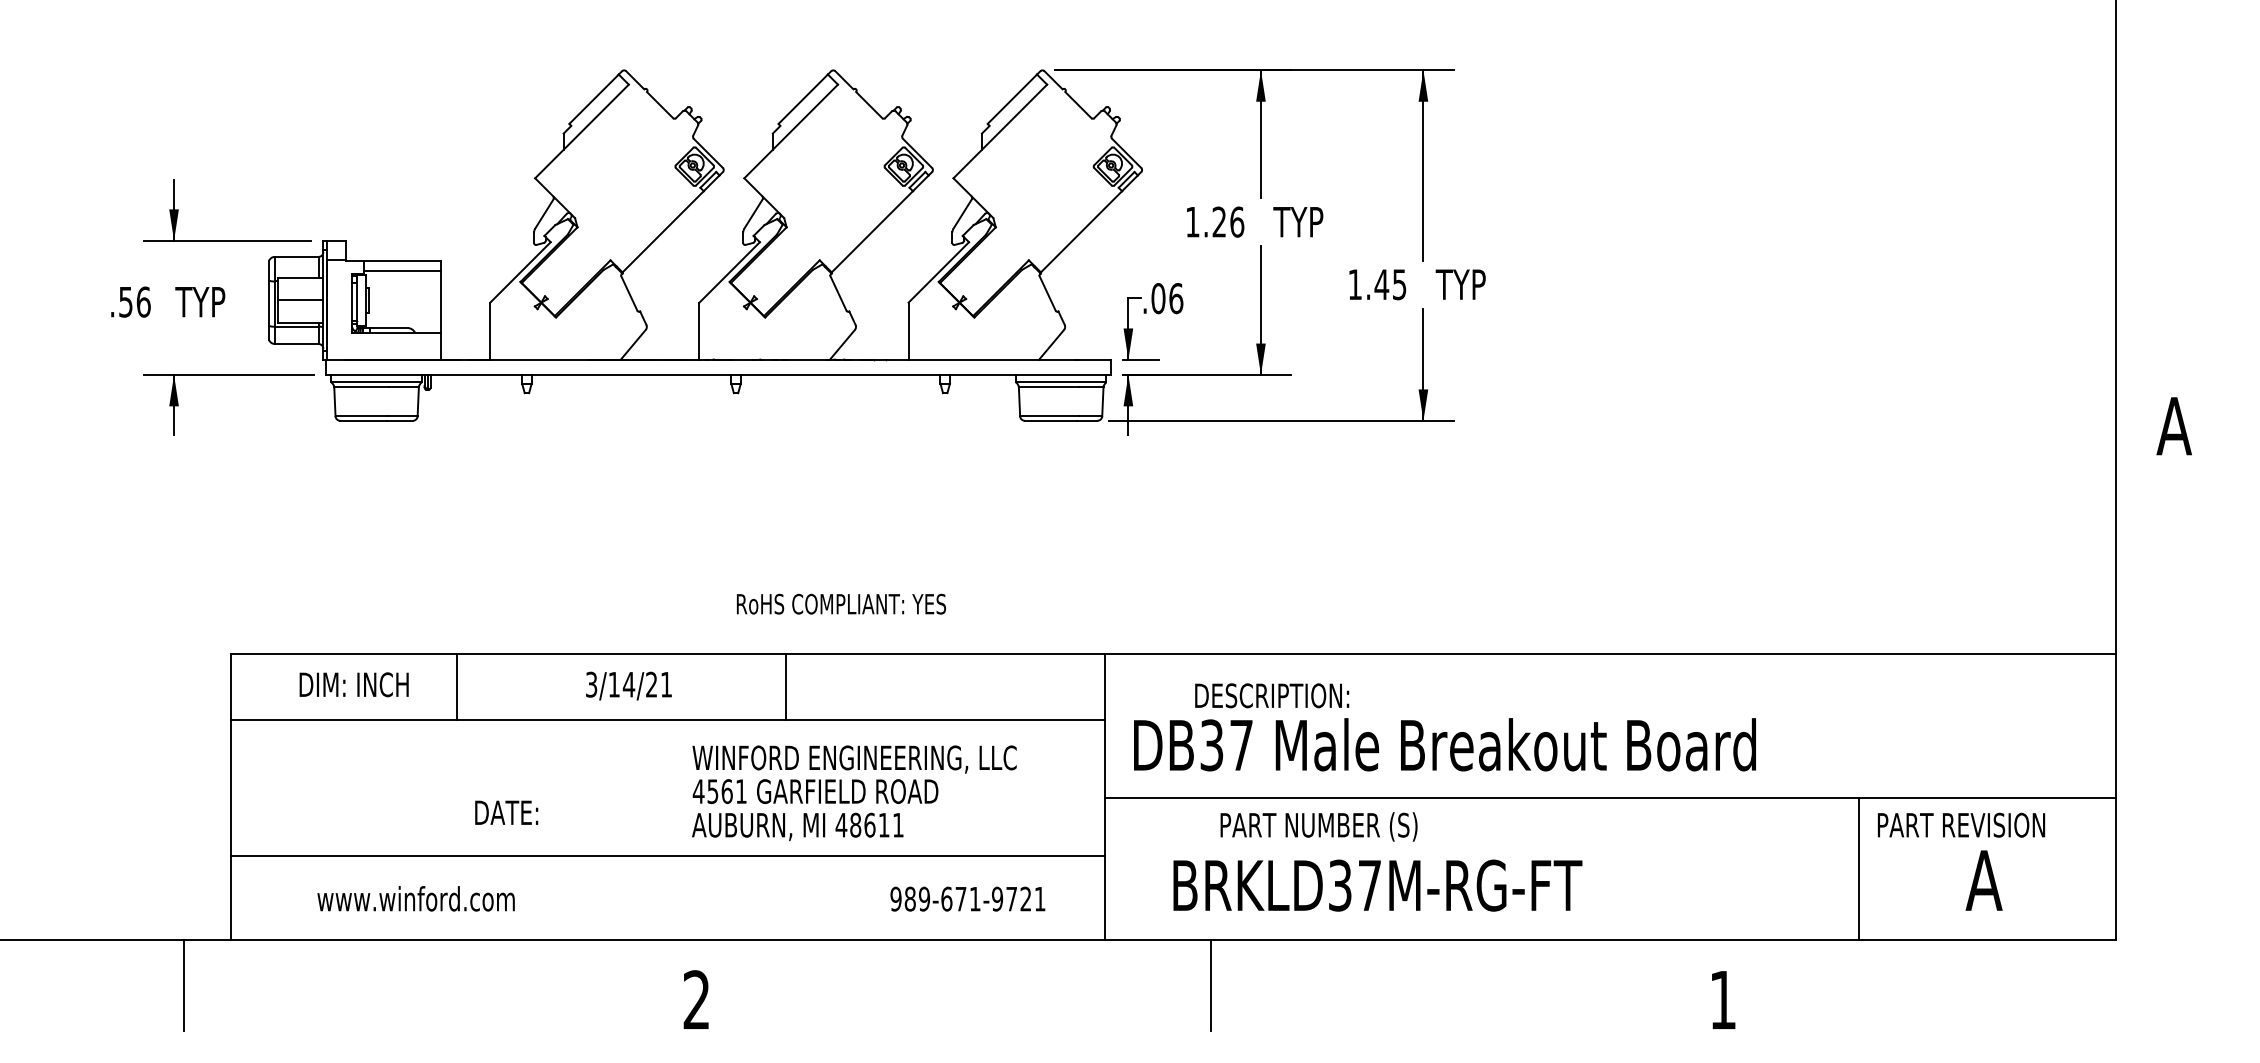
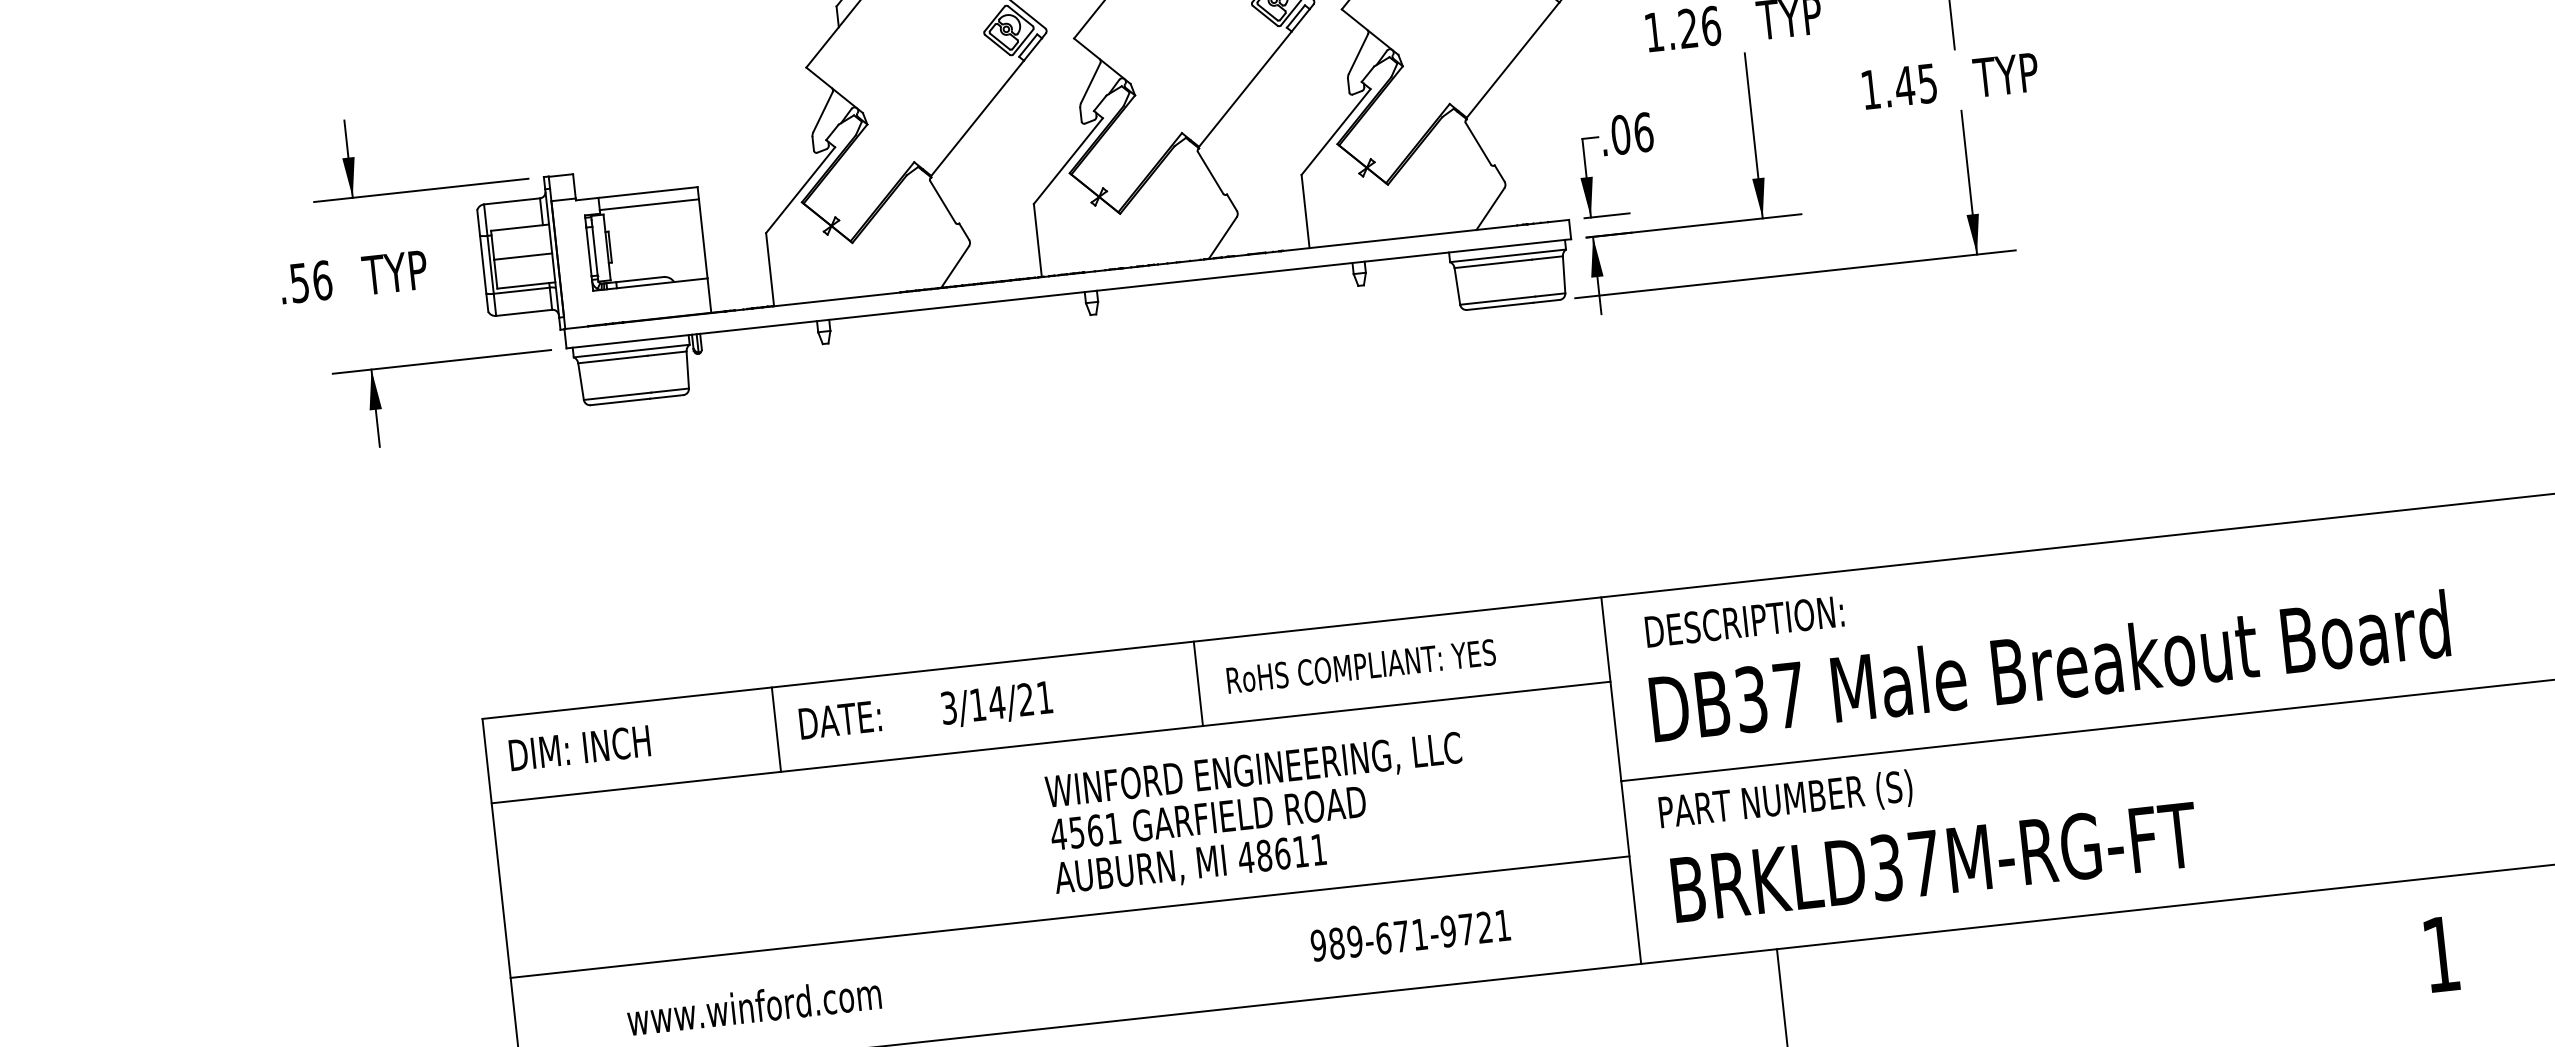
text: (841, 603) -> (1361, 665), moved
text: (353, 684) -> (578, 747), moved
text: (1272, 695) -> (1745, 621), moved
text: (854, 793) -> (1258, 815), moved
text: (506, 812) -> (840, 719), moved
text: (1318, 826) -> (1785, 800), moved
text: (1377, 885) -> (1934, 862), moved
text: (967, 898) -> (1409, 934), moved

